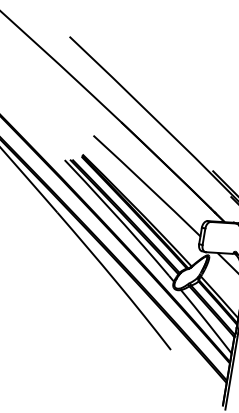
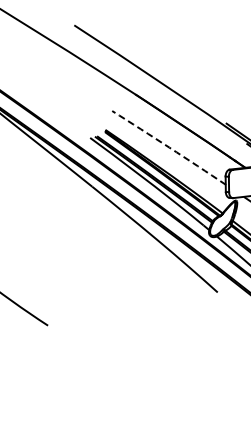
arc: (147, 185) -> (169, 147), solid -> dashed

